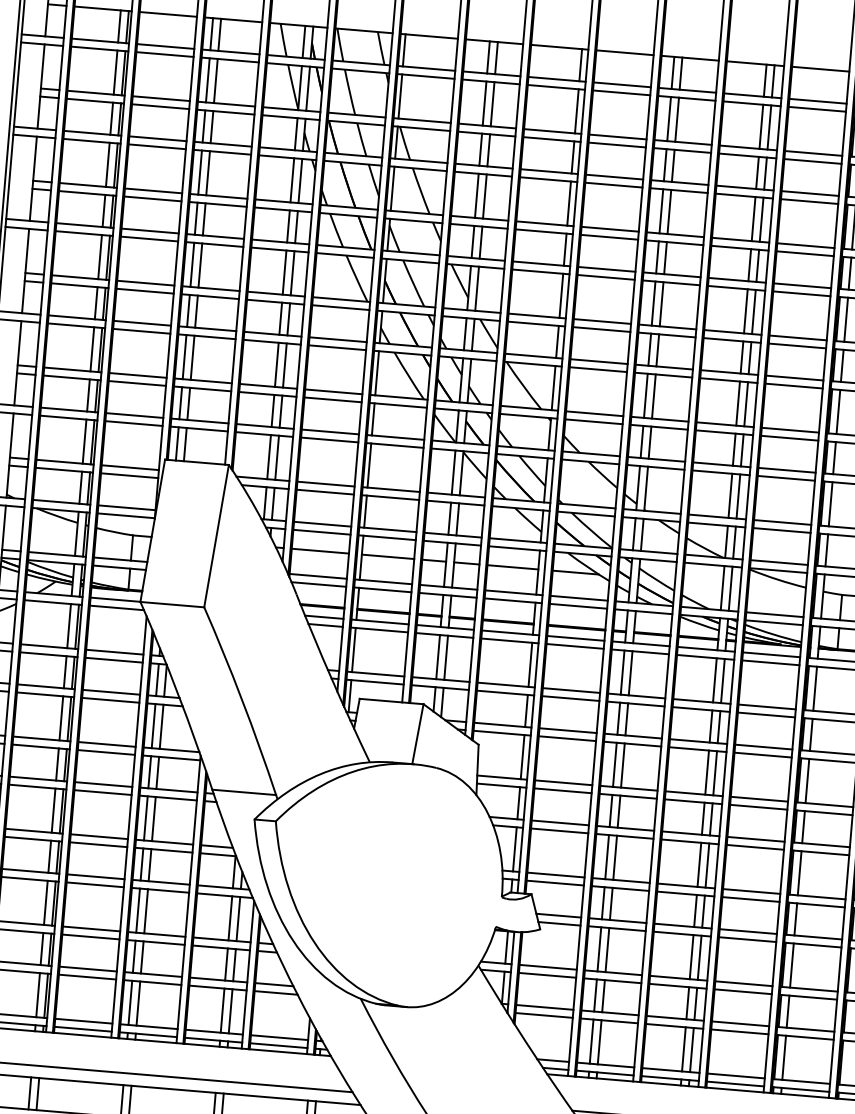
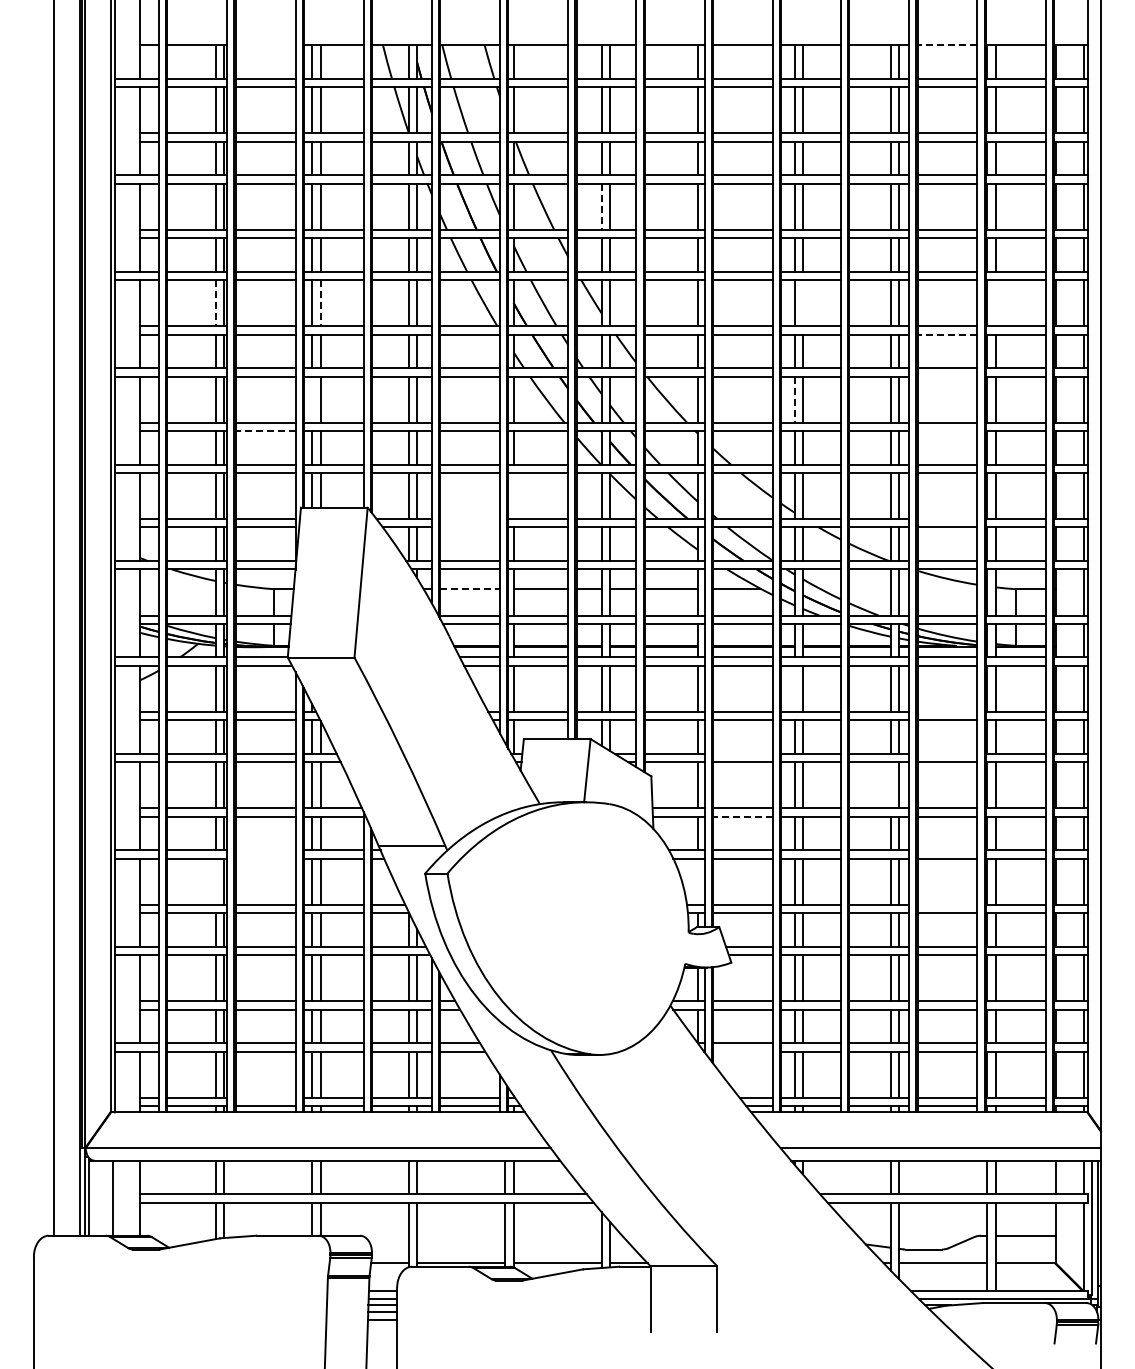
line: (168, 14) -> (265, 45), removed
line: (820, 69) -> (947, 45), solid -> dashed
line: (476, 196) -> (601, 207), solid -> dashed
line: (99, 257) -> (215, 303), solid -> dashed
line: (200, 265) -> (320, 303), solid -> dashed
line: (661, 304) -> (802, 303), removed
line: (845, 320) -> (995, 303), removed
line: (797, 345) -> (947, 334), solid -> dashed
line: (184, 357) -> (312, 399), removed
line: (137, 383) -> (265, 431), solid -> dashed
line: (794, 386) -> (947, 376), removed
line: (645, 396) -> (794, 400), solid -> dashed
line: (789, 438) -> (947, 431), removed
line: (369, 465) -> (513, 495), removed
line: (326, 484) -> (470, 519), removed
line: (325, 492) -> (470, 527), removed
line: (782, 522) -> (947, 519), removed
line: (320, 551) -> (470, 589), solid -> dashed
line: (622, 672) -> (794, 688), removed
line: (767, 707) -> (947, 712), removed
line: (567, 730) -> (742, 753), removed
line: (763, 746) -> (947, 753), removed
line: (706, 772) -> (890, 785), removed
line: (103, 784) -> (265, 850), removed
line: (562, 790) -> (742, 816), solid -> dashed
line: (102, 792) -> (265, 858), removed
line: (53, 810) -> (215, 881), removed
line: (755, 839) -> (947, 850), removed
line: (515, 849) -> (698, 881), removed
line: (751, 891) -> (947, 904), removed
line: (543, 1015) -> (742, 1051), removed
line: (83, 1020) -> (265, 1097), removed

